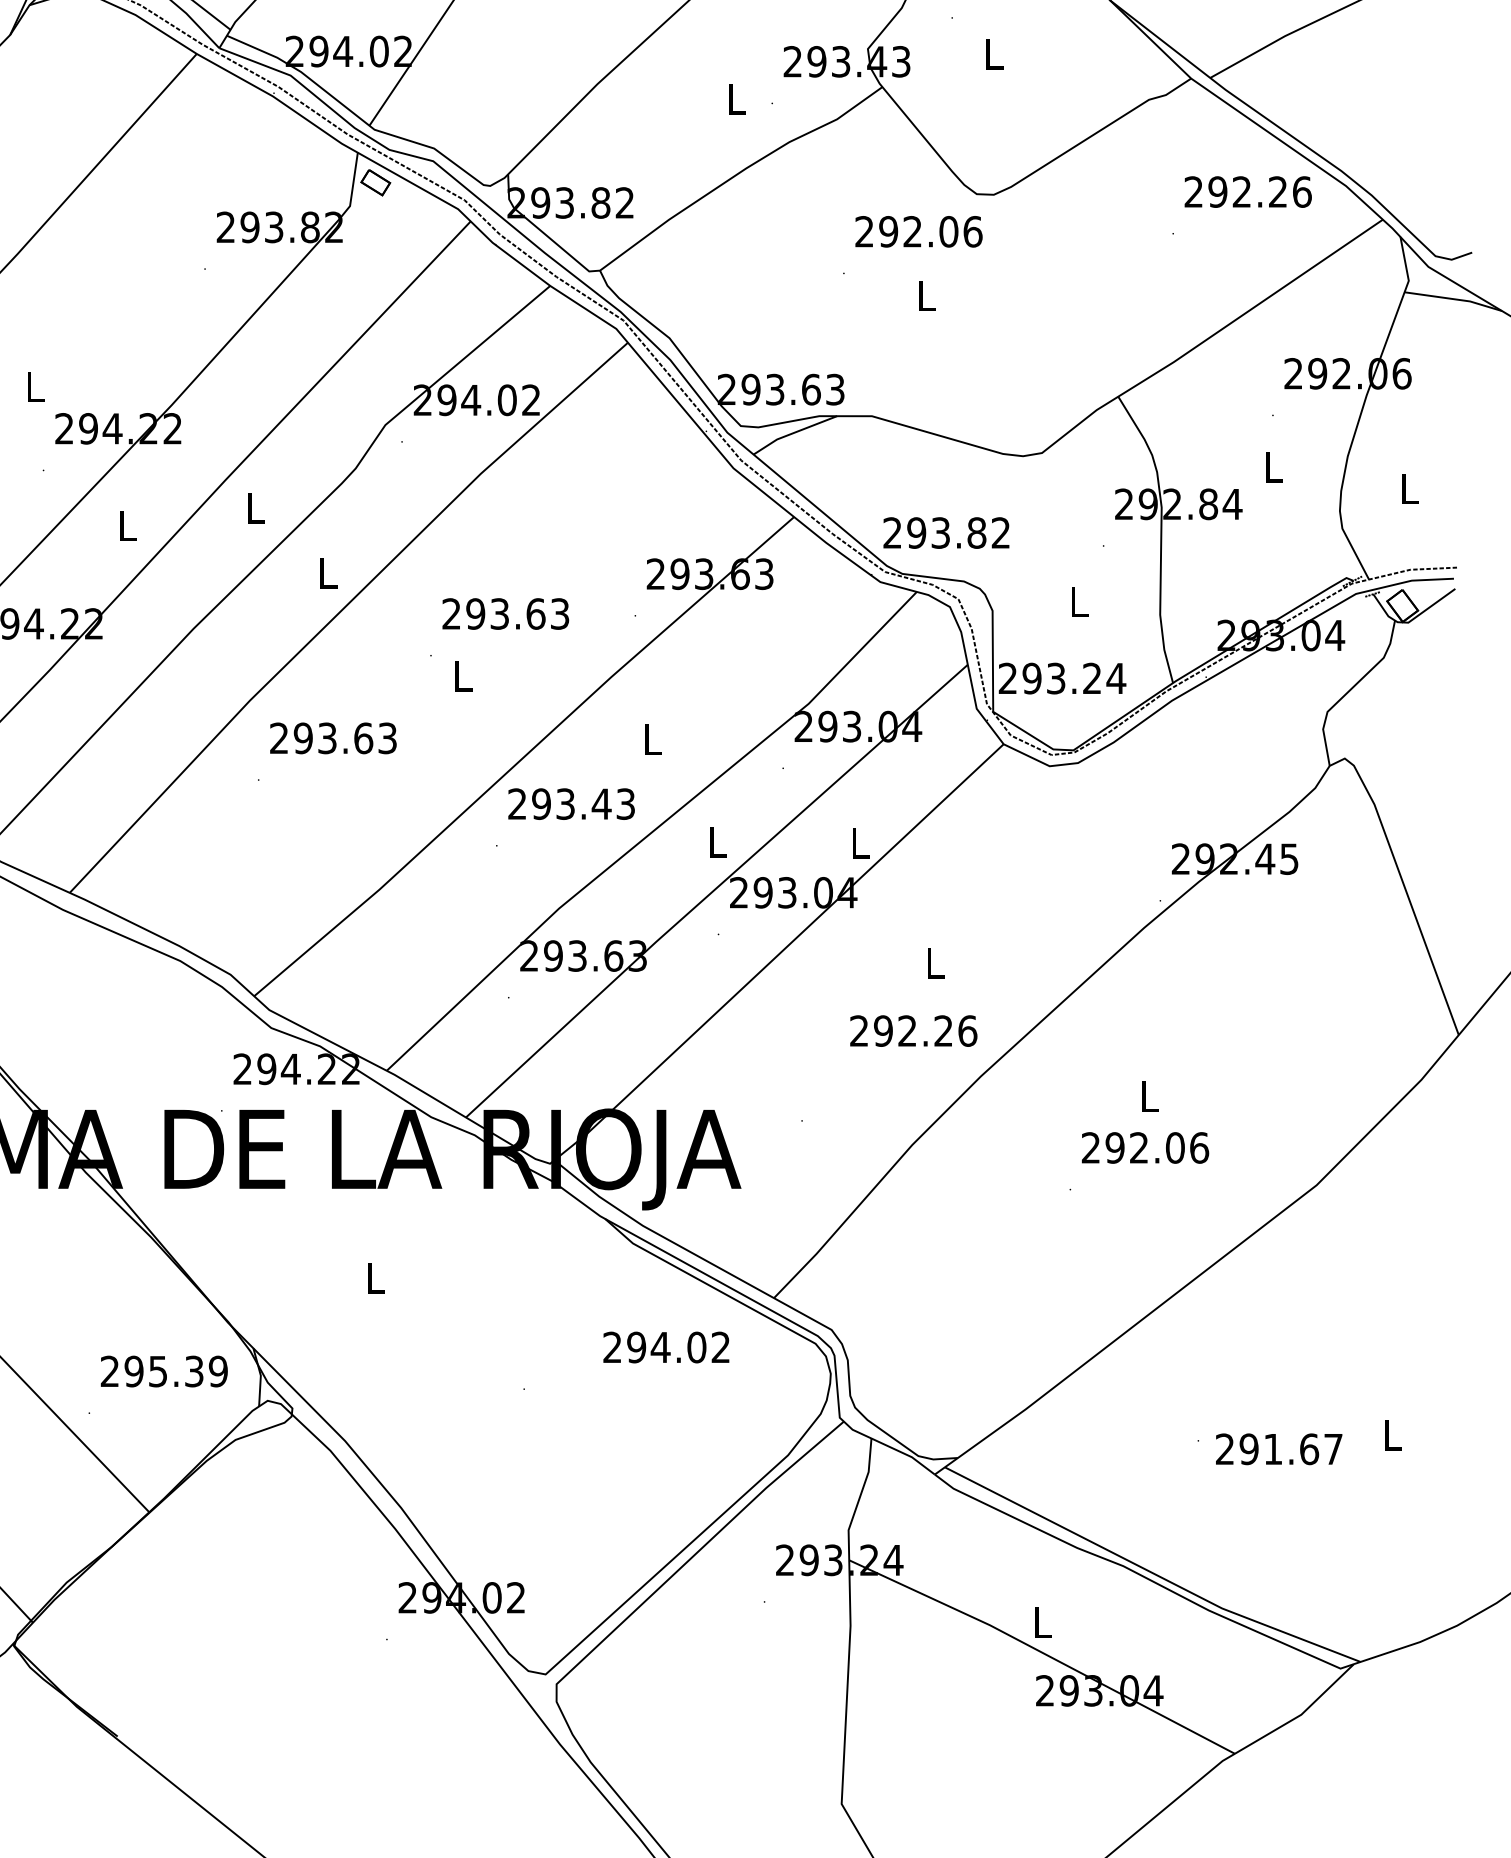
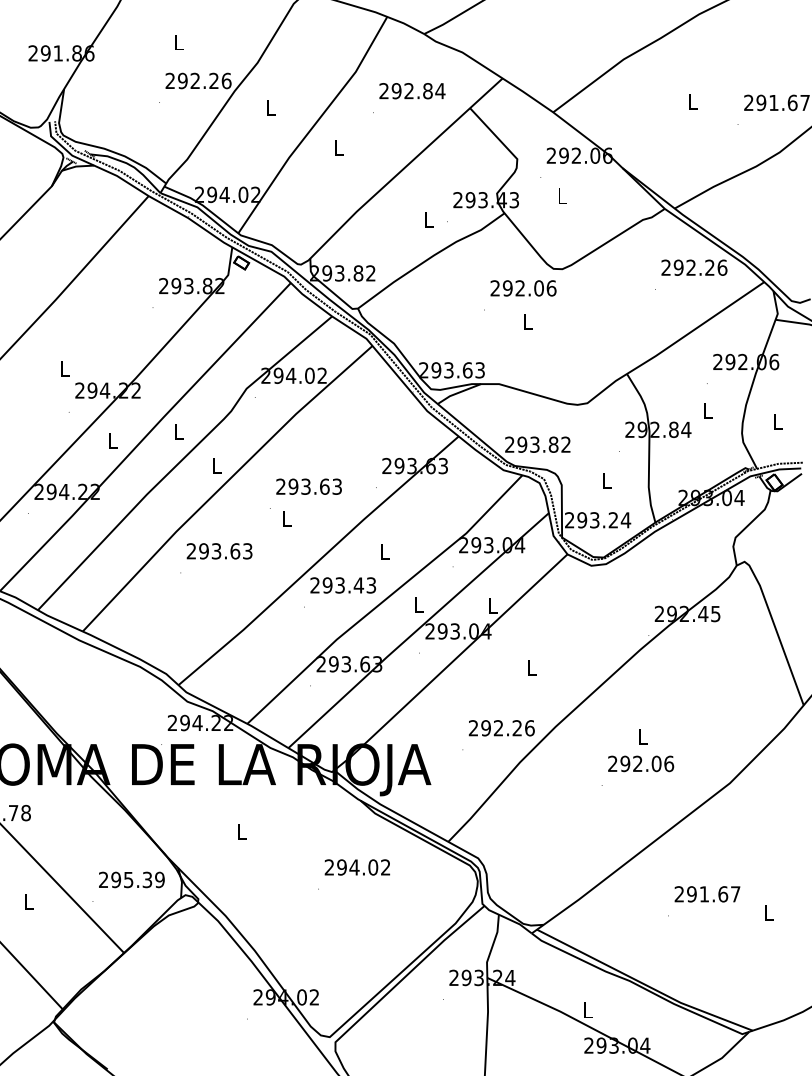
text: (913, 1031) -> (501, 728), moved
text: (666, 1347) -> (357, 867), moved
text: (1279, 1449) -> (707, 894), moved

